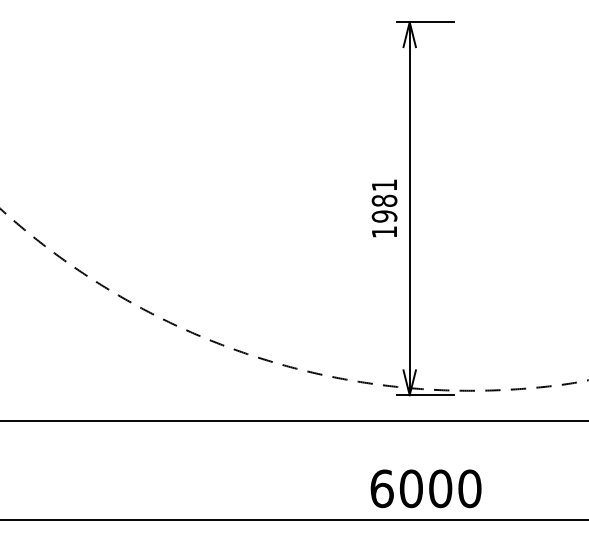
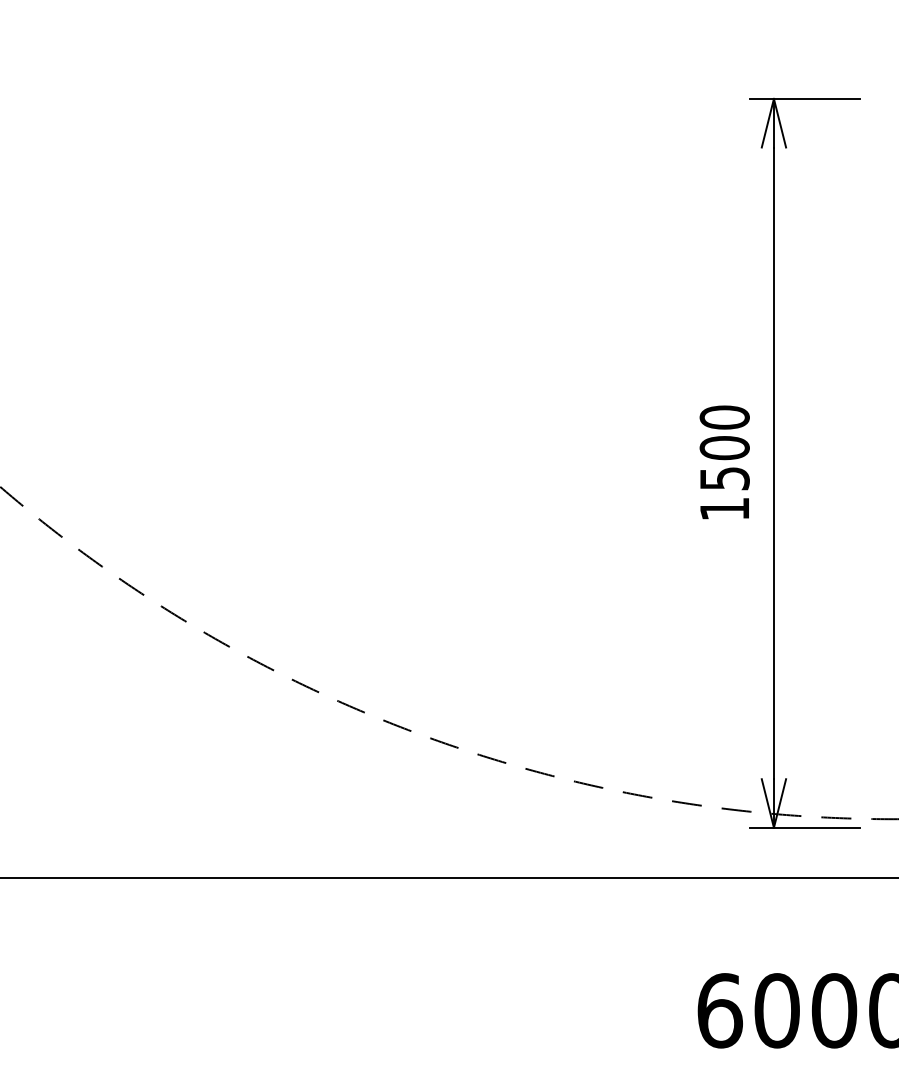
text: (384, 200) -> (724, 447), 1981 -> 1500

